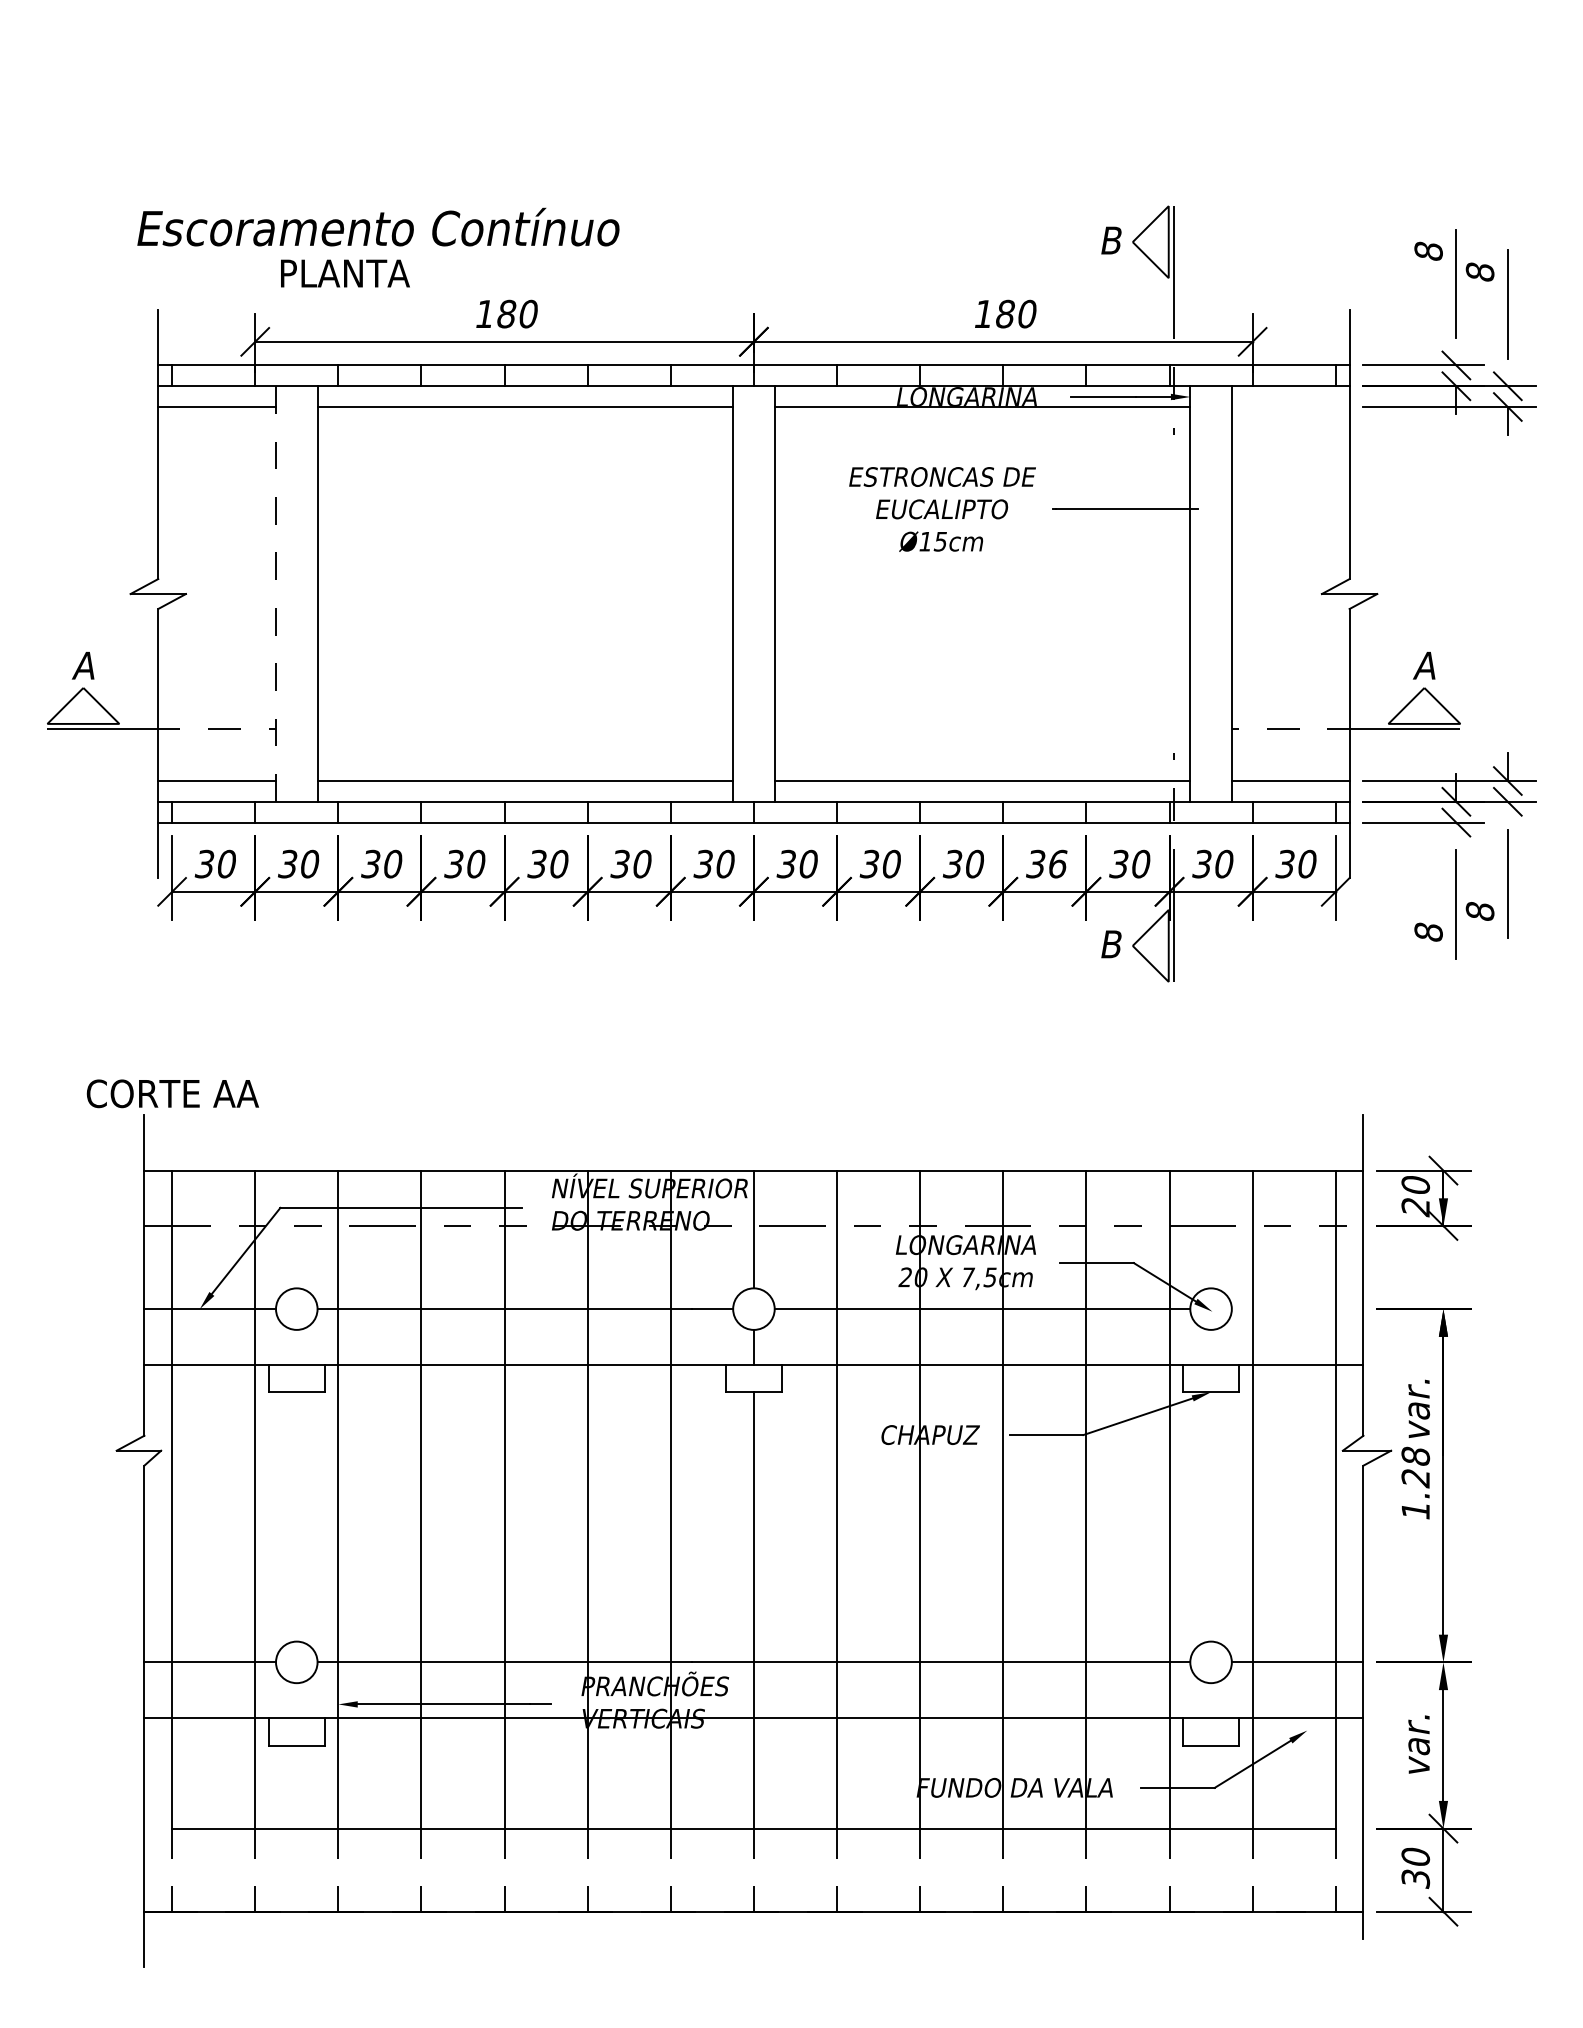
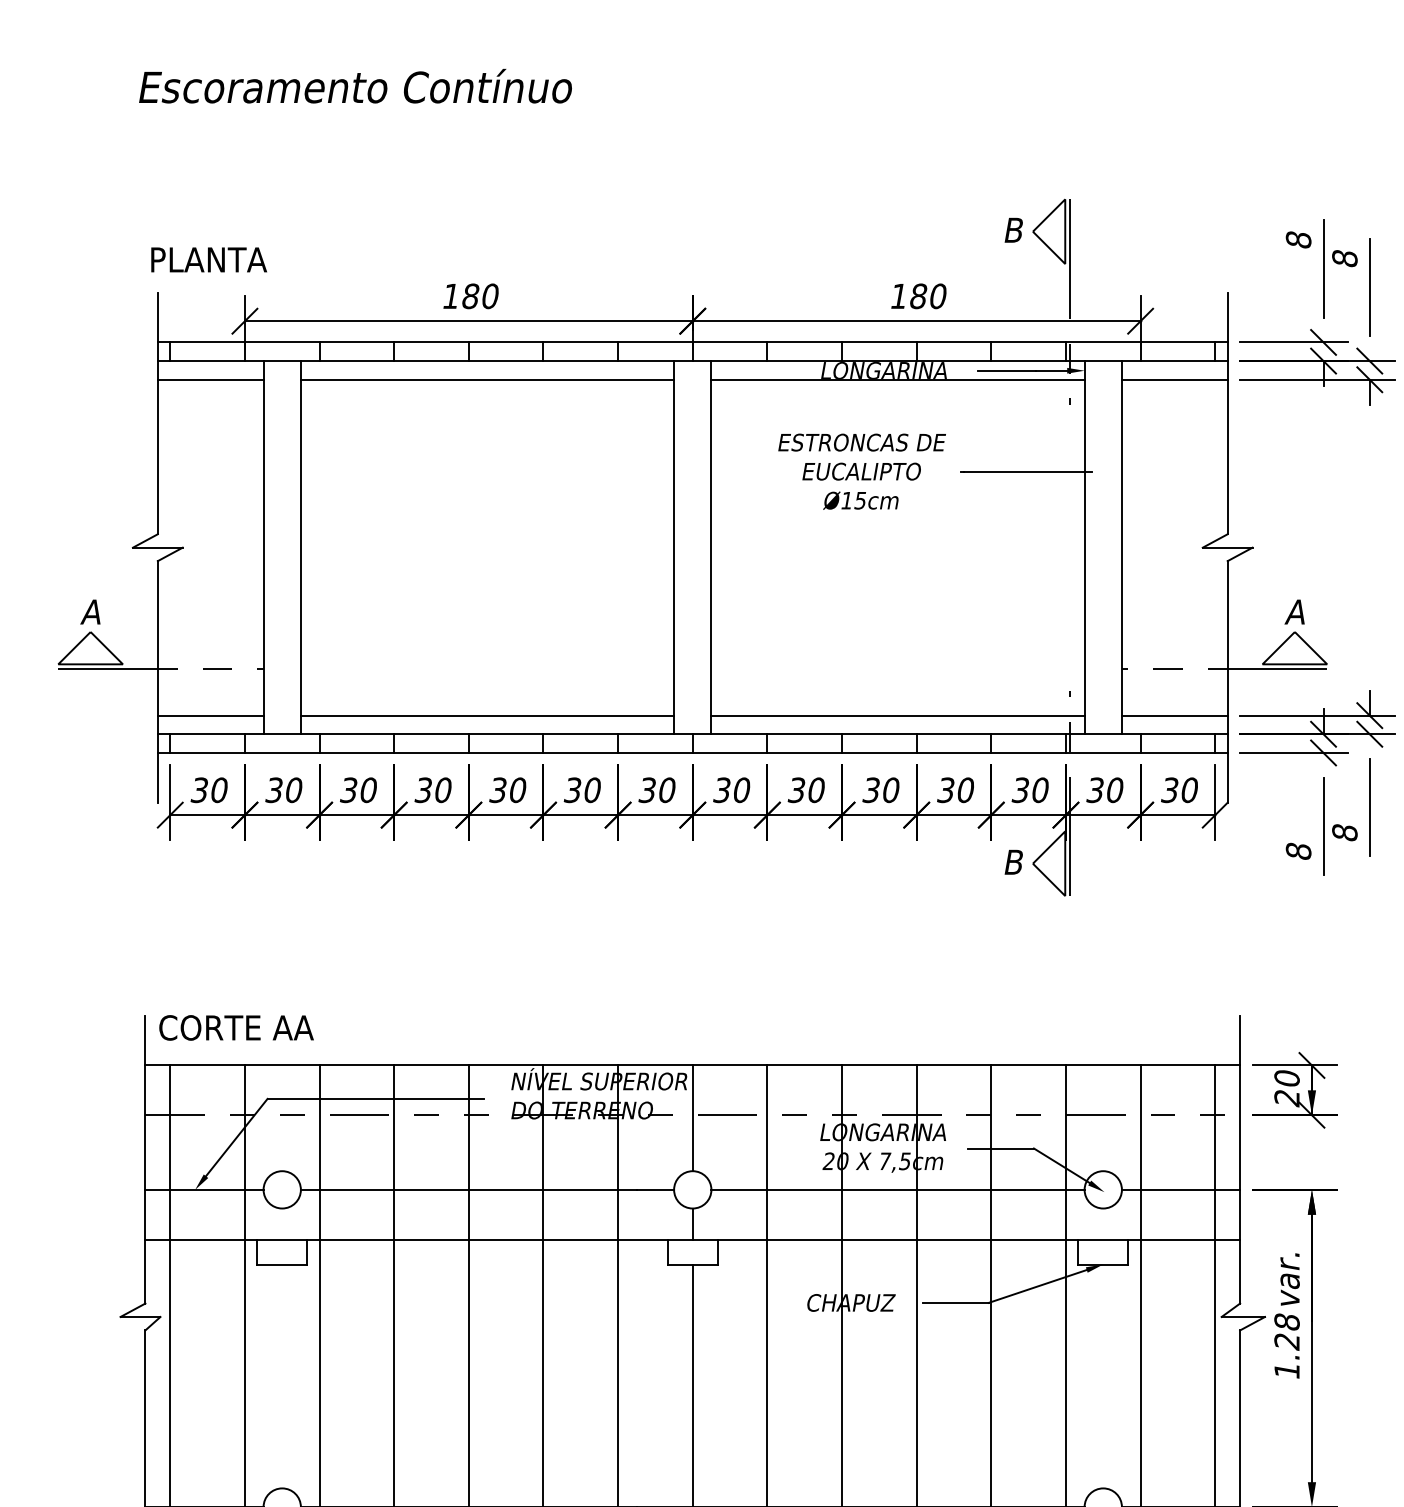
text: (378, 226) -> (355, 85), moved
text: (345, 273) -> (209, 259), moved
line: (1290, 407) -> (1174, 380), added
line: (276, 594) -> (264, 548), dashed -> solid
text: (1058, 863) -> (966, 789), 36 -> 30
text: (172, 1093) -> (236, 1027), moved
line: (1297, 1309) -> (1180, 1190), added

